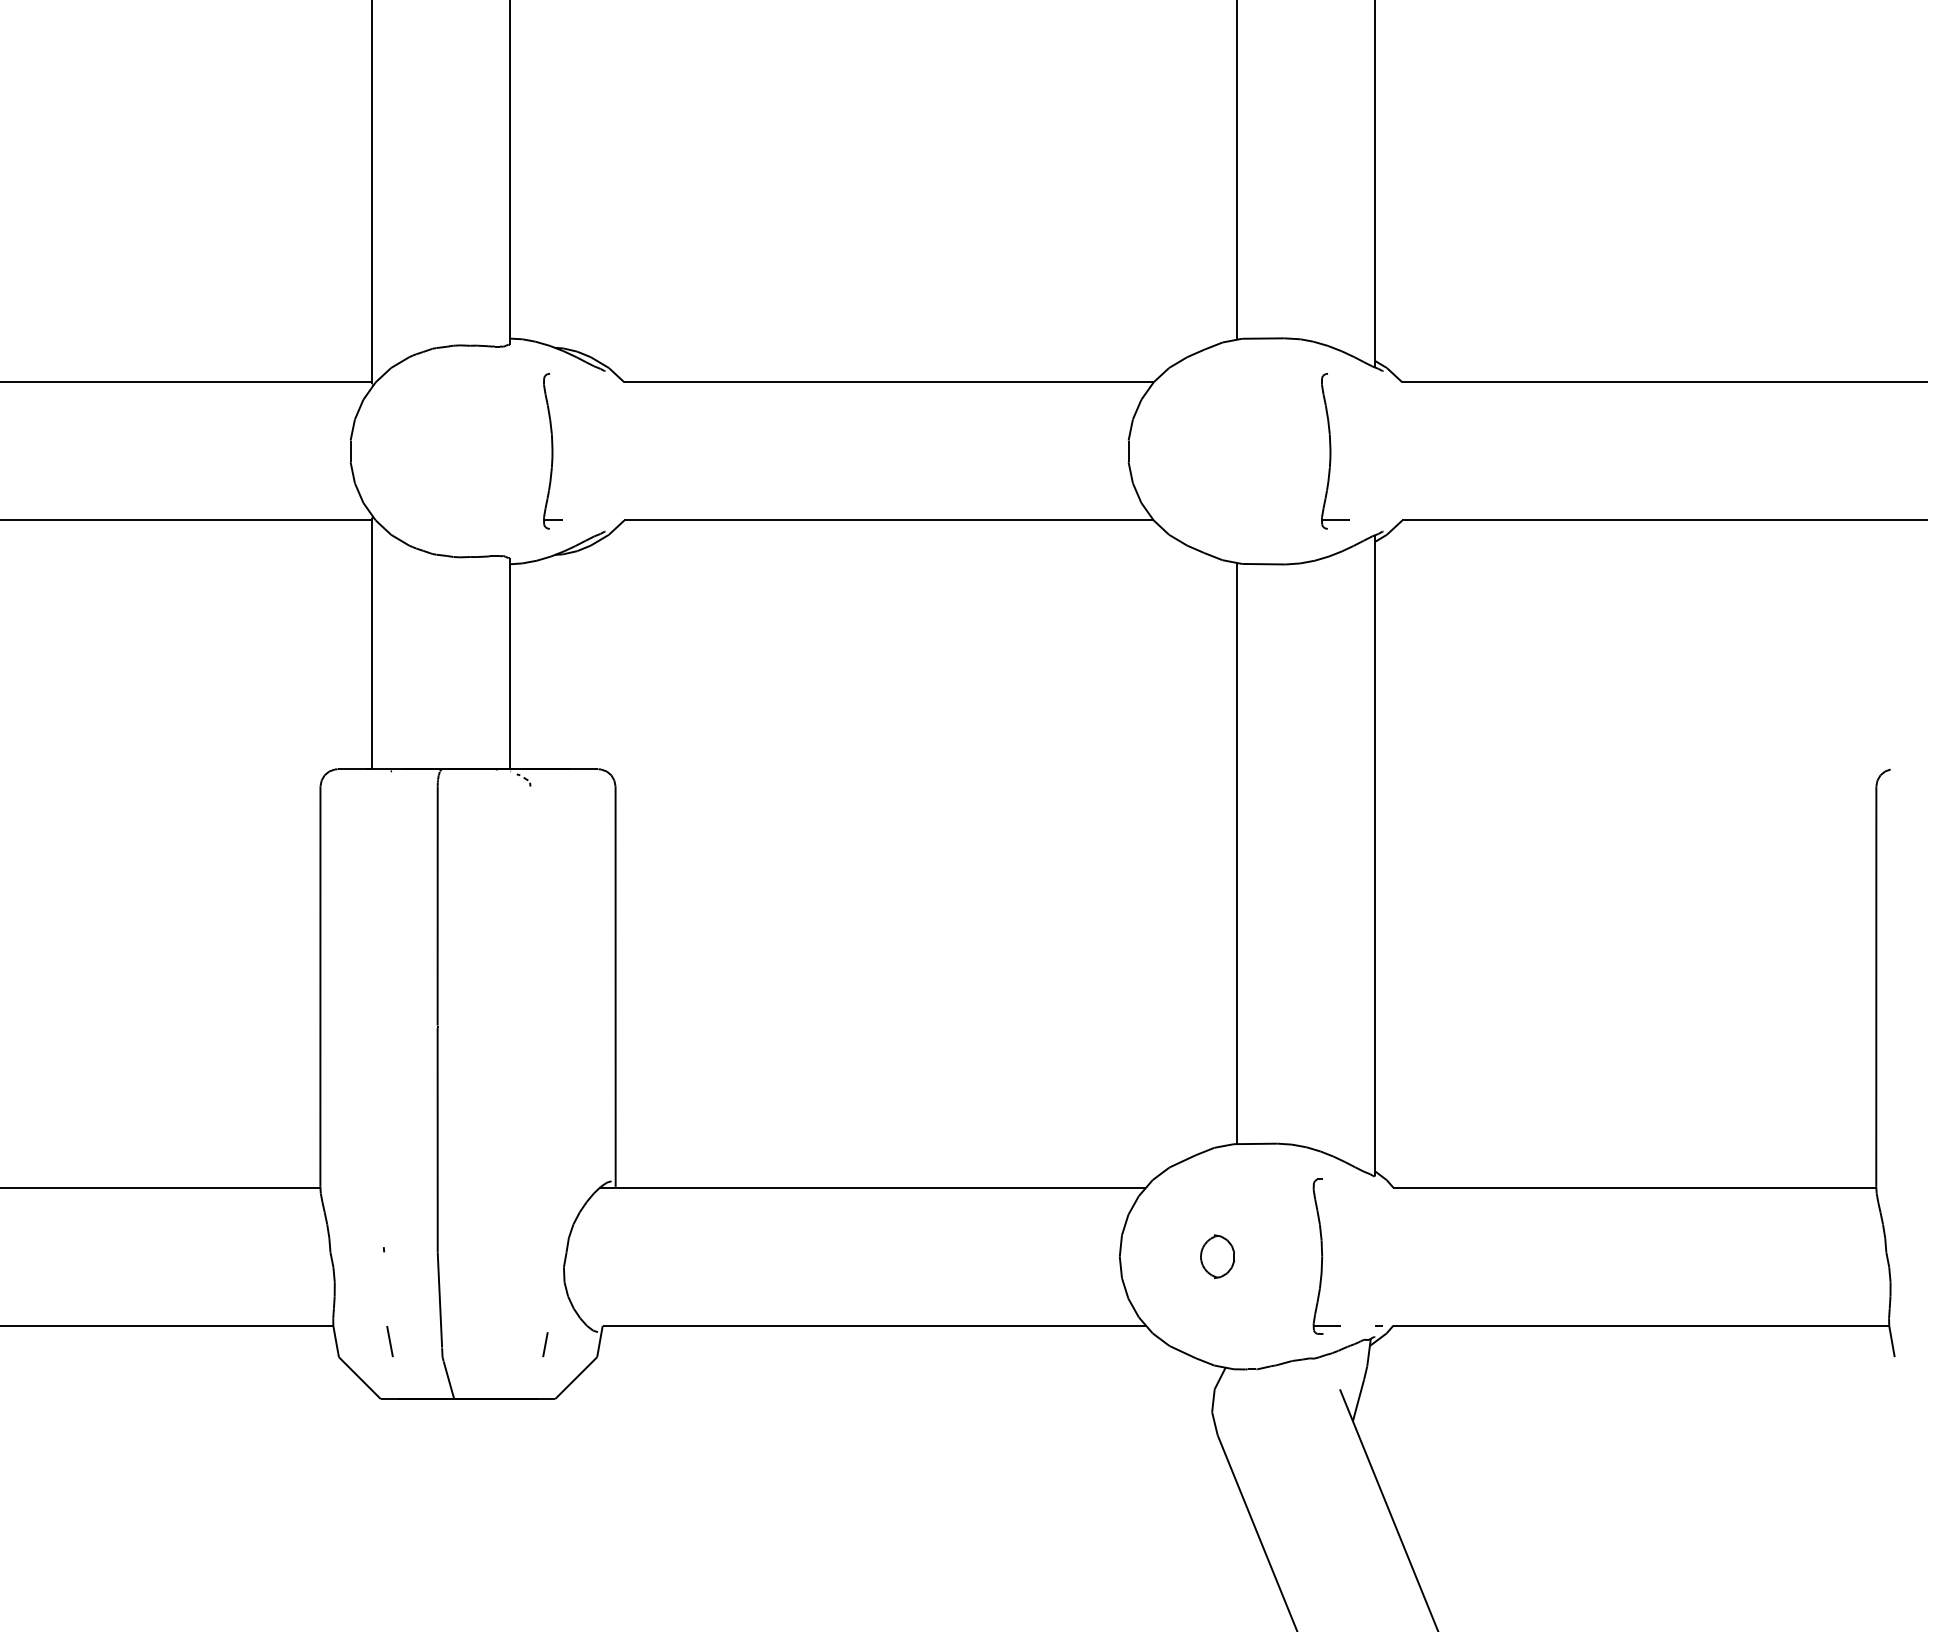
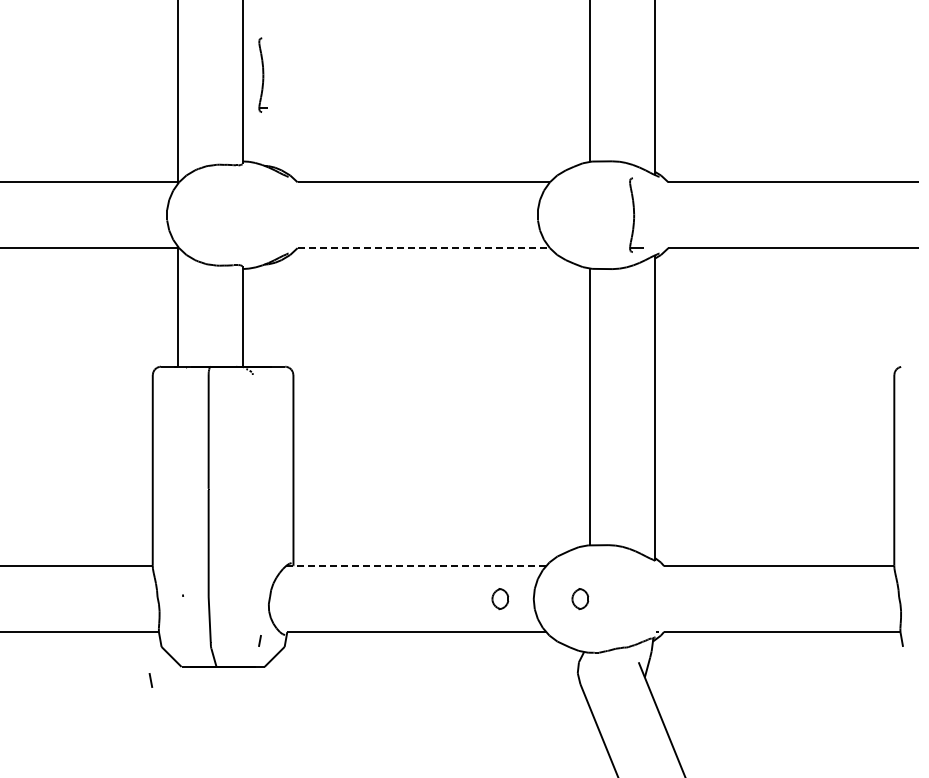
part: (550, 449) -> (262, 74), moved
line: (890, 521) -> (424, 248), solid -> dashed
line: (873, 1188) -> (416, 566), solid -> dashed
part: (1324, 1255) -> (631, 598), removed
part: (1050, 1257) -> (500, 599), added
line: (389, 1341) -> (150, 680), moved

